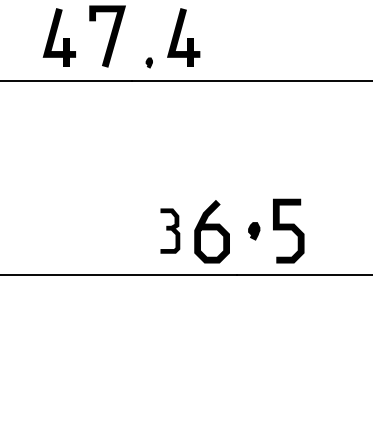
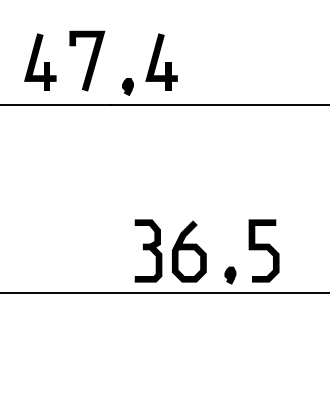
part: (149, 62) -> (128, 86), size x1.67
part: (170, 230) -> (148, 250), size x1.43
part: (254, 231) -> (230, 275), moved

